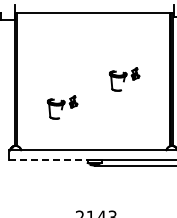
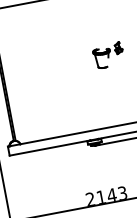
part: (62, 107) -> (52, 94), removed
line: (50, 159) -> (50, 147), dashed -> solid

